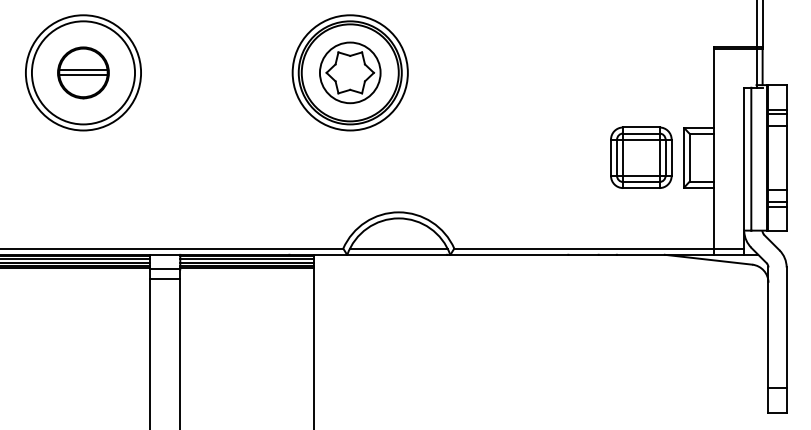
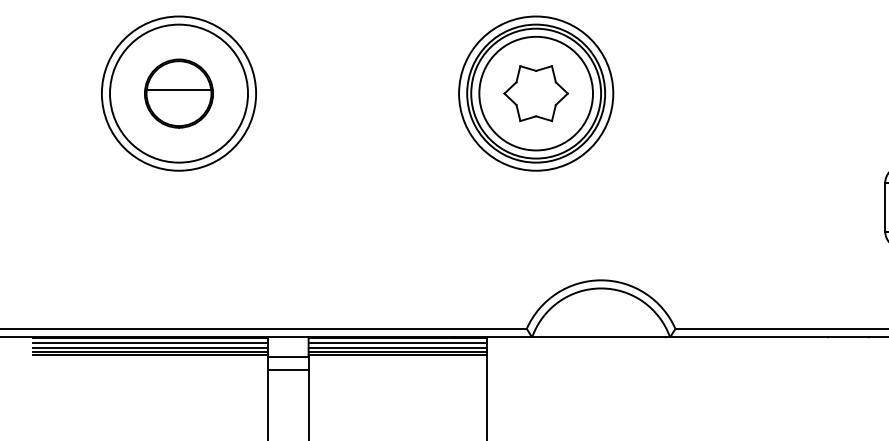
circle: (349, 72) -> (535, 93), size x1.4
line: (83, 75) -> (179, 97), removed
line: (398, 248) -> (600, 328), removed

